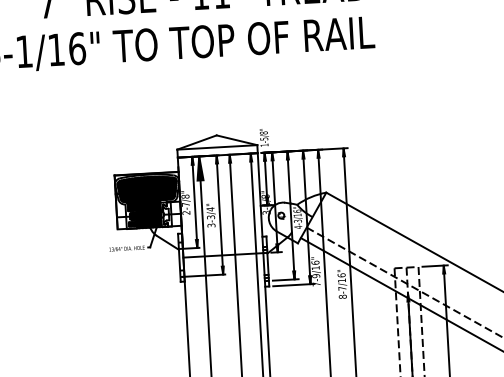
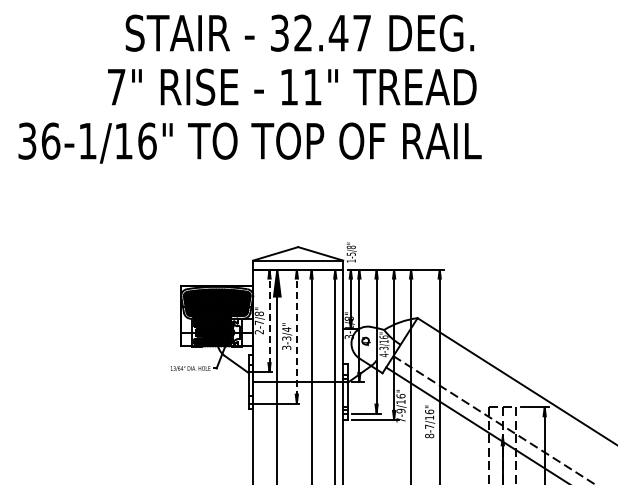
line: (194, 202) -> (269, 321), solid -> dashed
line: (219, 215) -> (296, 337), solid -> dashed

